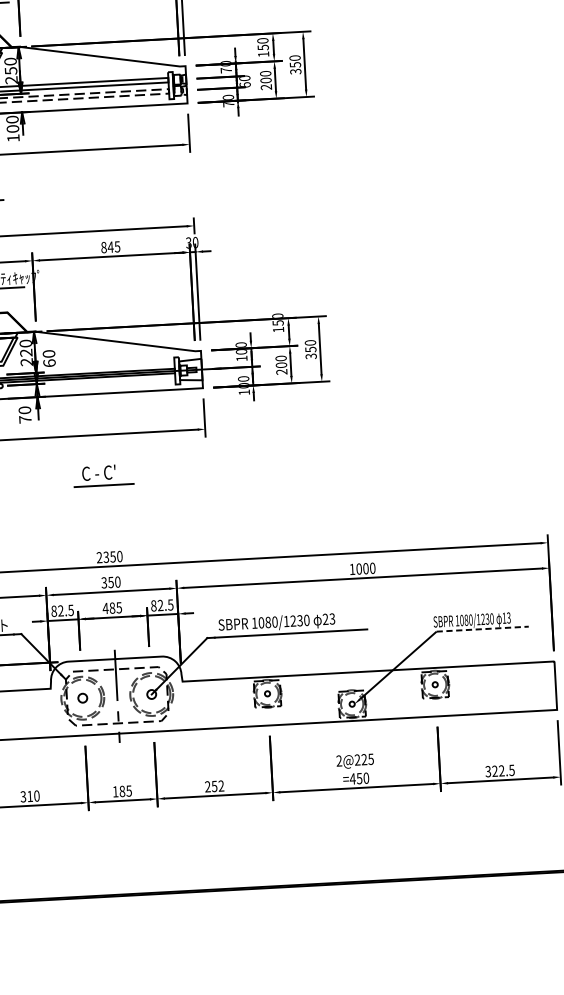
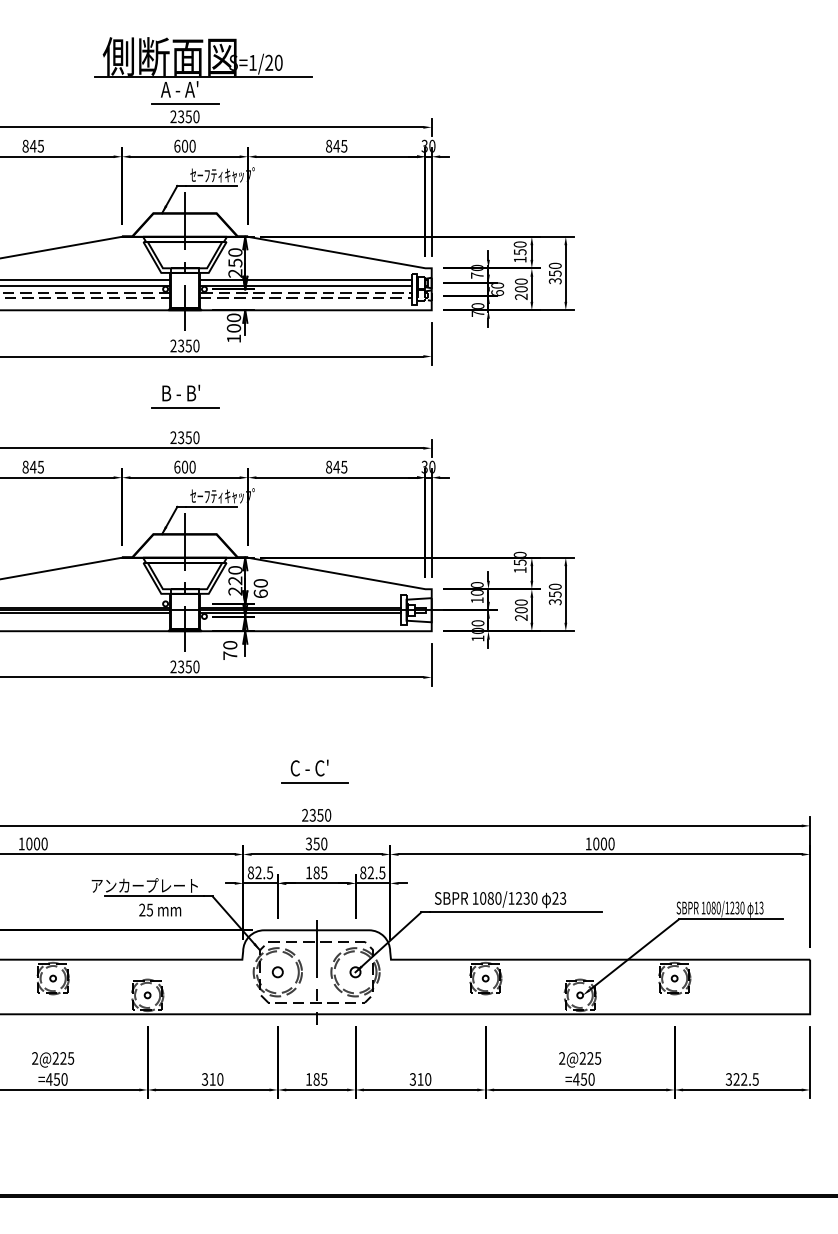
part: (103, 475) -> (314, 771), moved
text: (105, 608) -> (308, 872), 485 -> 185
line: (482, 629) -> (731, 919), dashed -> solid
text: (214, 786) -> (420, 1079), 252 -> 310

